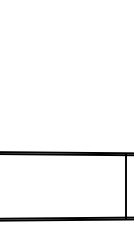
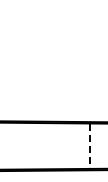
line: (125, 186) -> (89, 146), solid -> dashed

